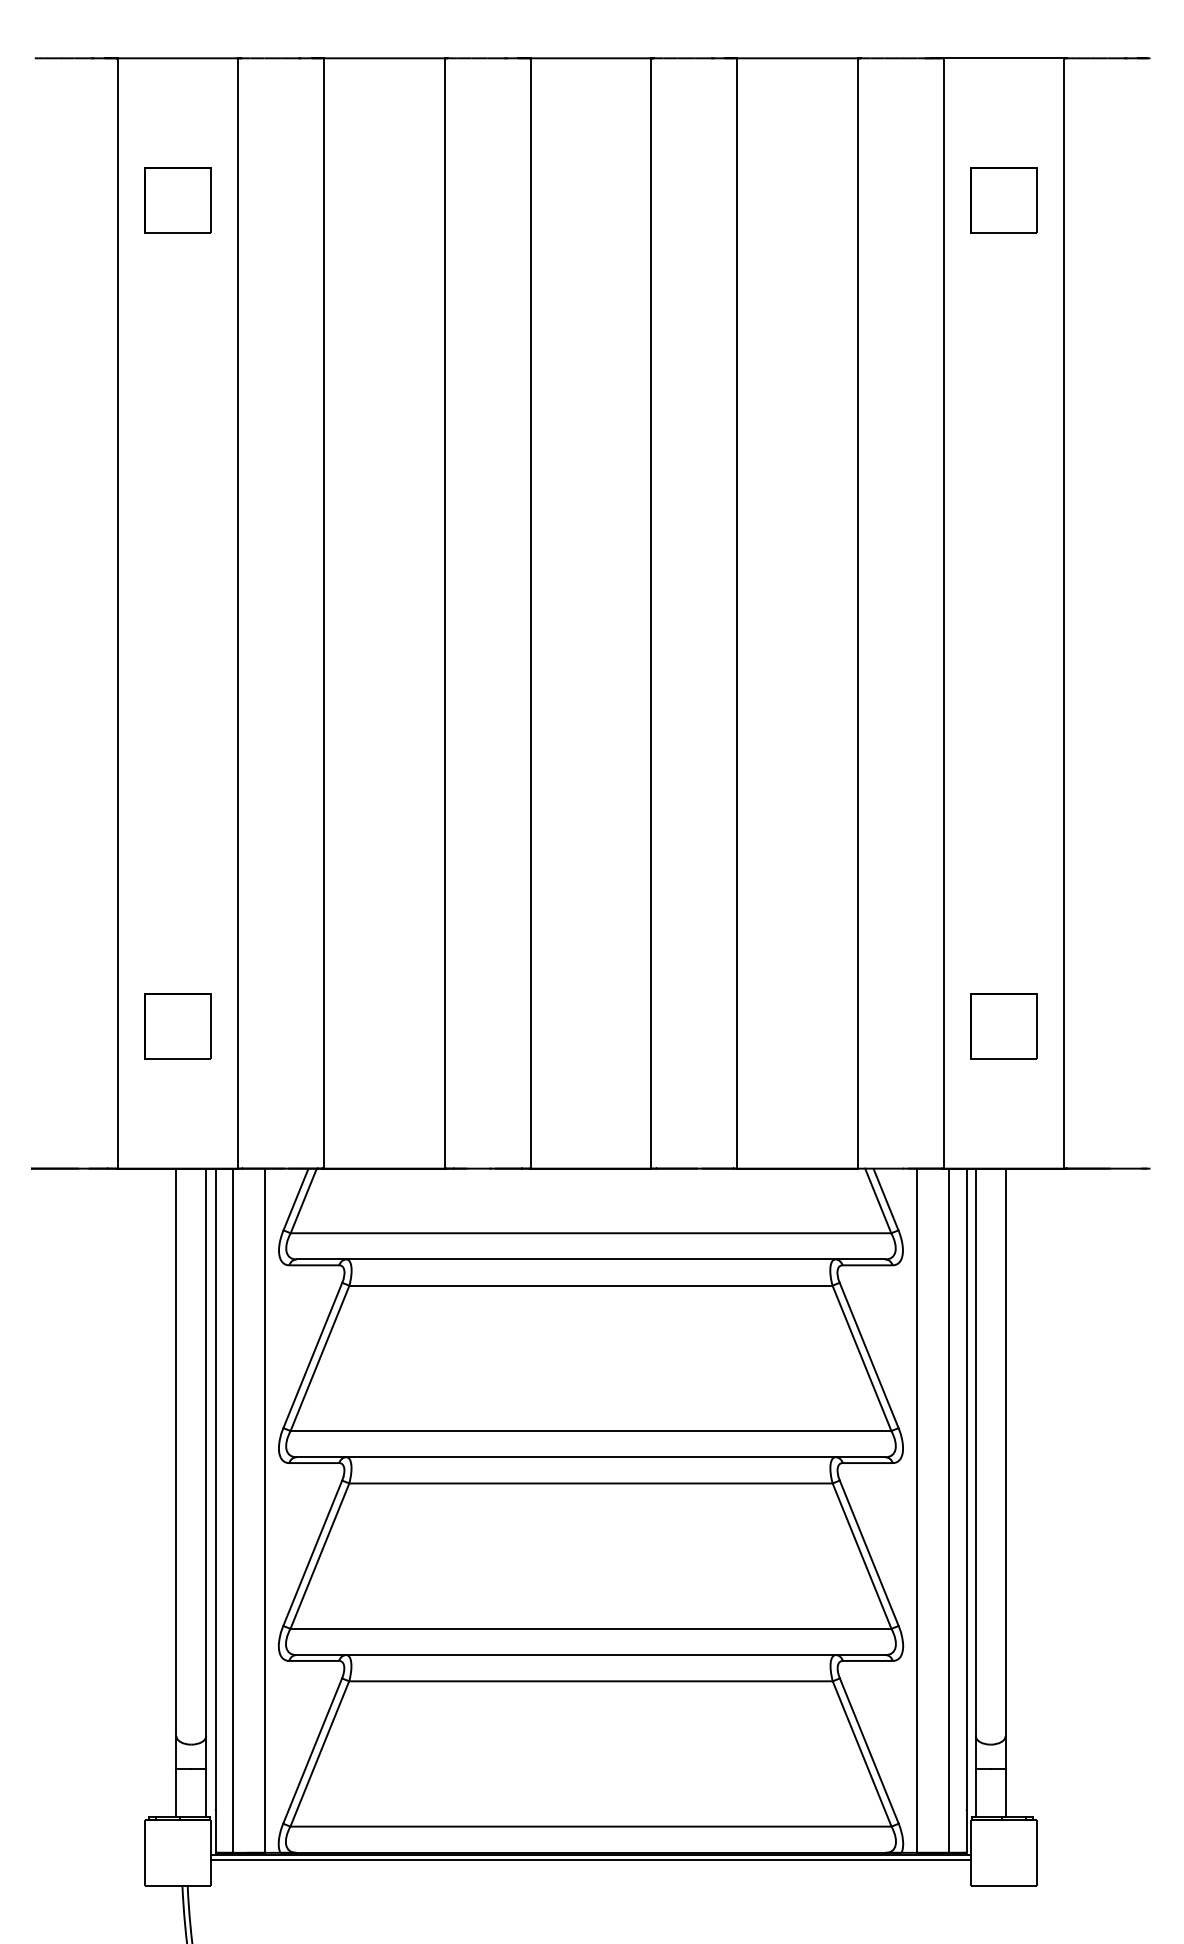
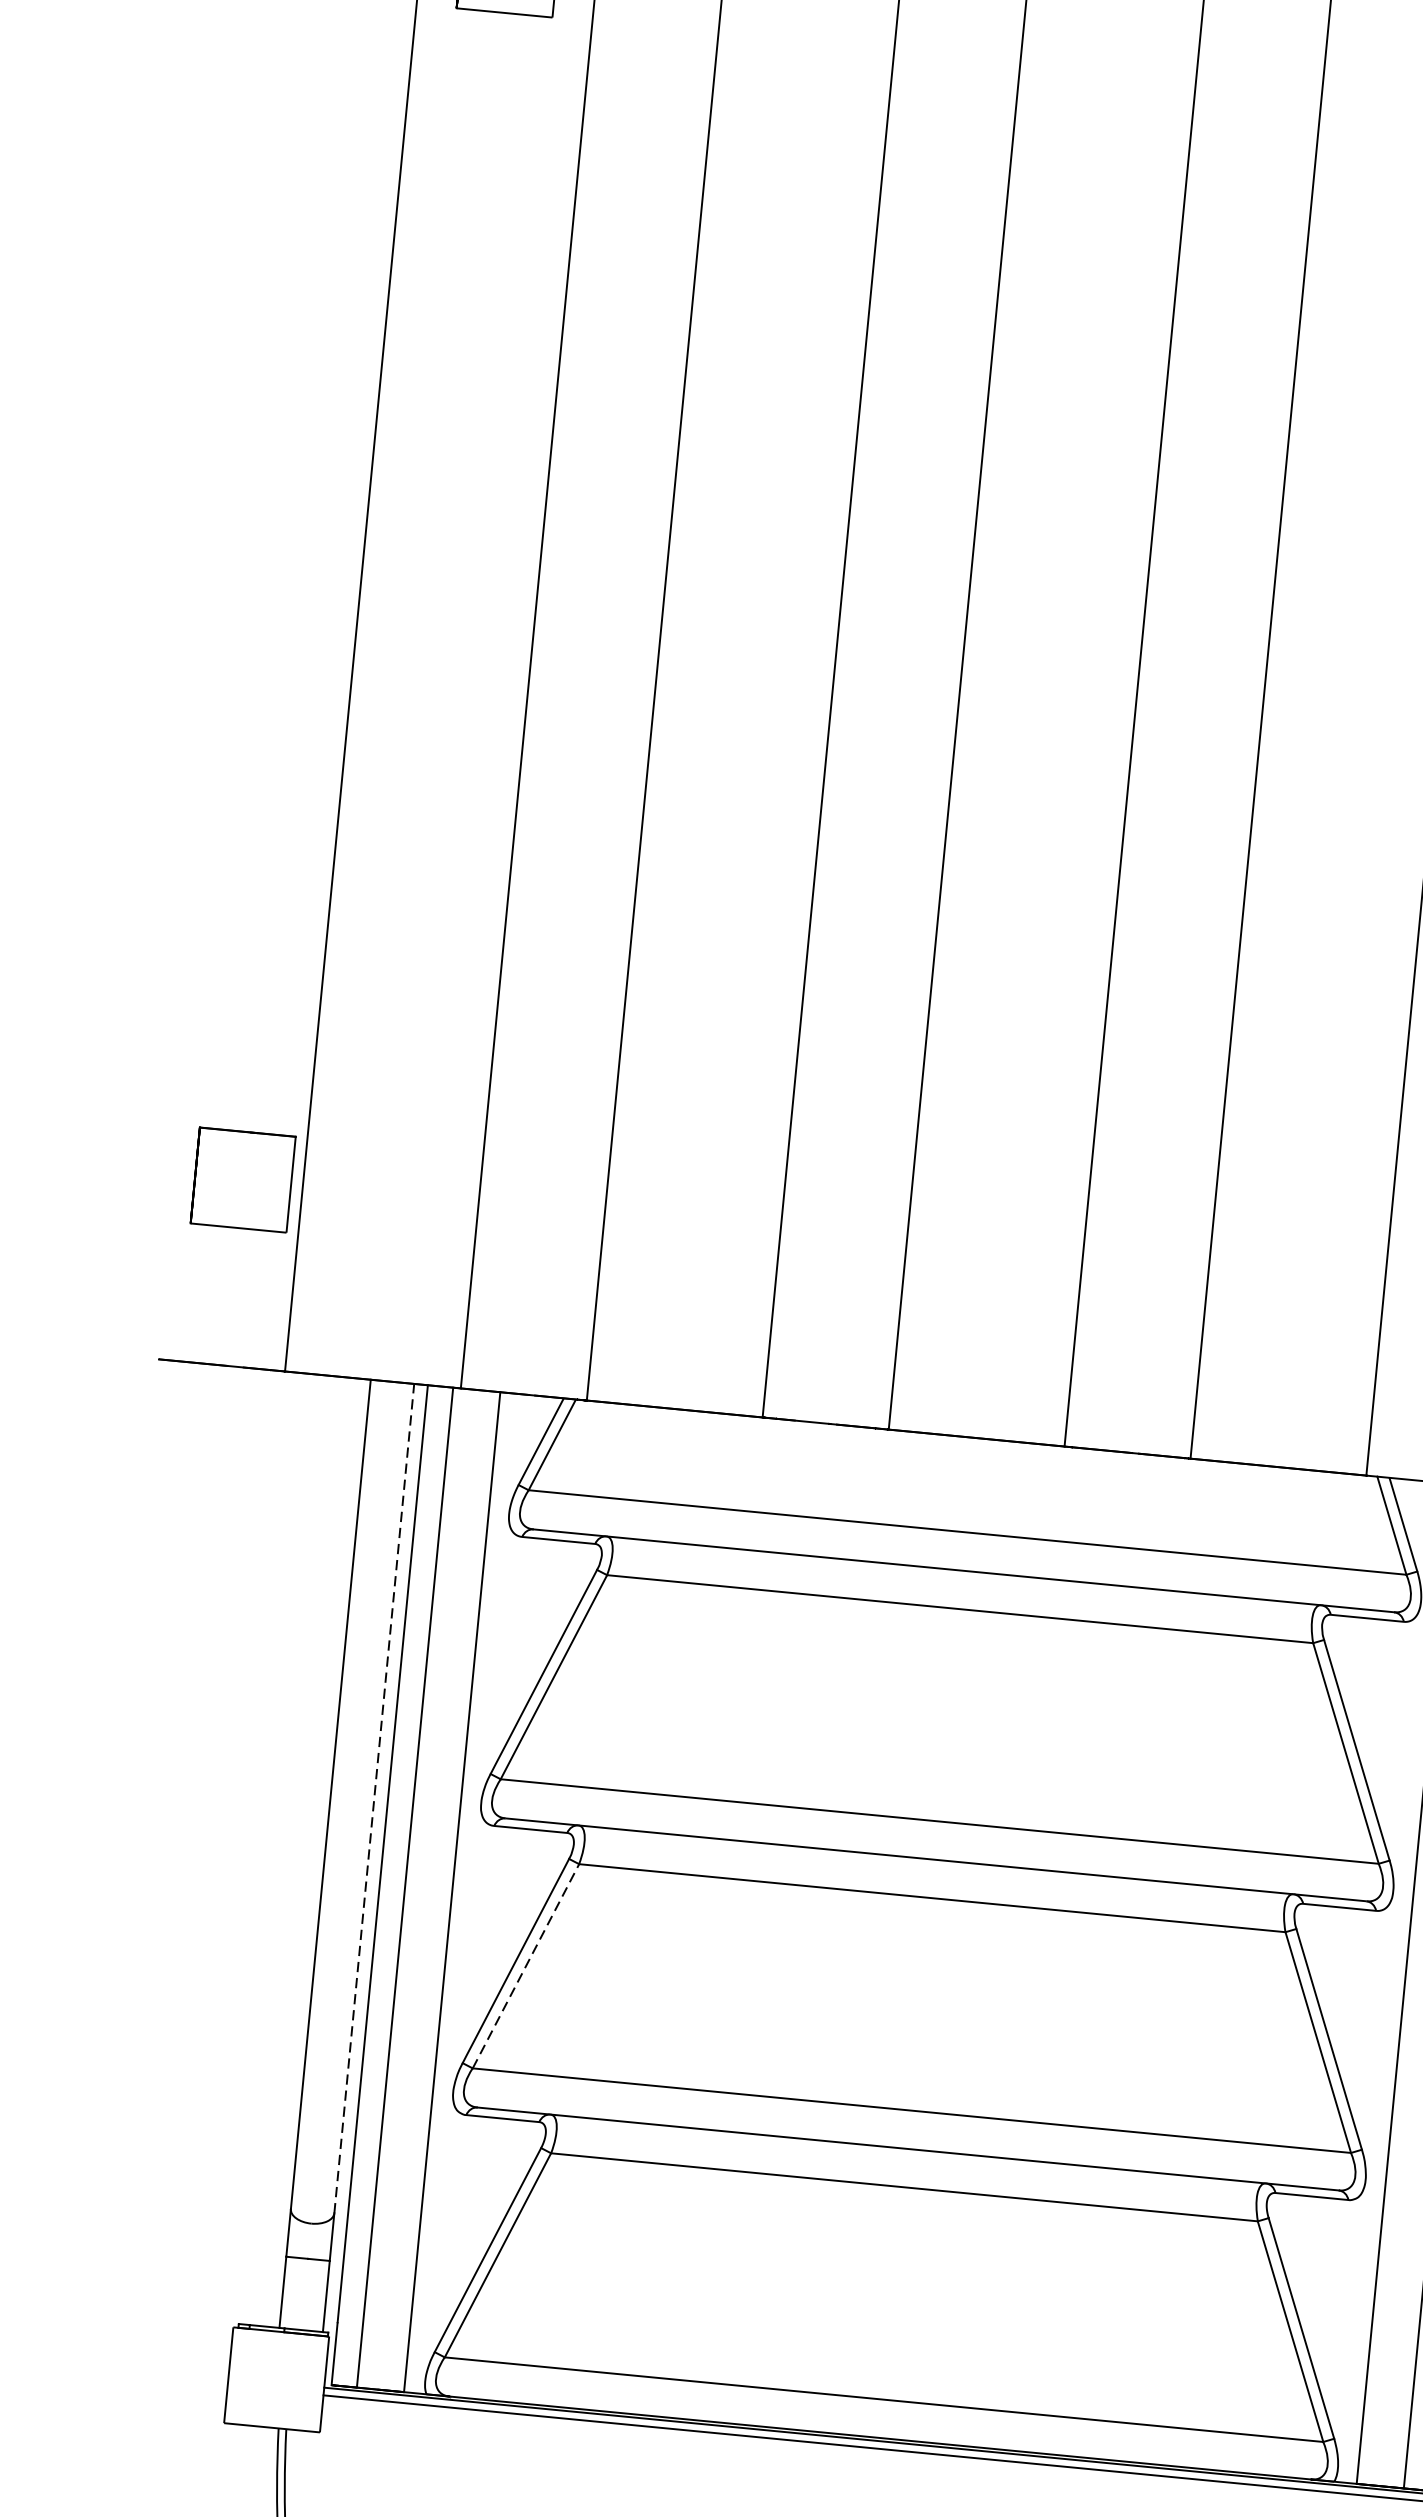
part: (177, 1026) -> (242, 1179), moved
line: (206, 1452) -> (374, 1798), solid -> dashed
line: (320, 1555) -> (526, 1965), solid -> dashed

